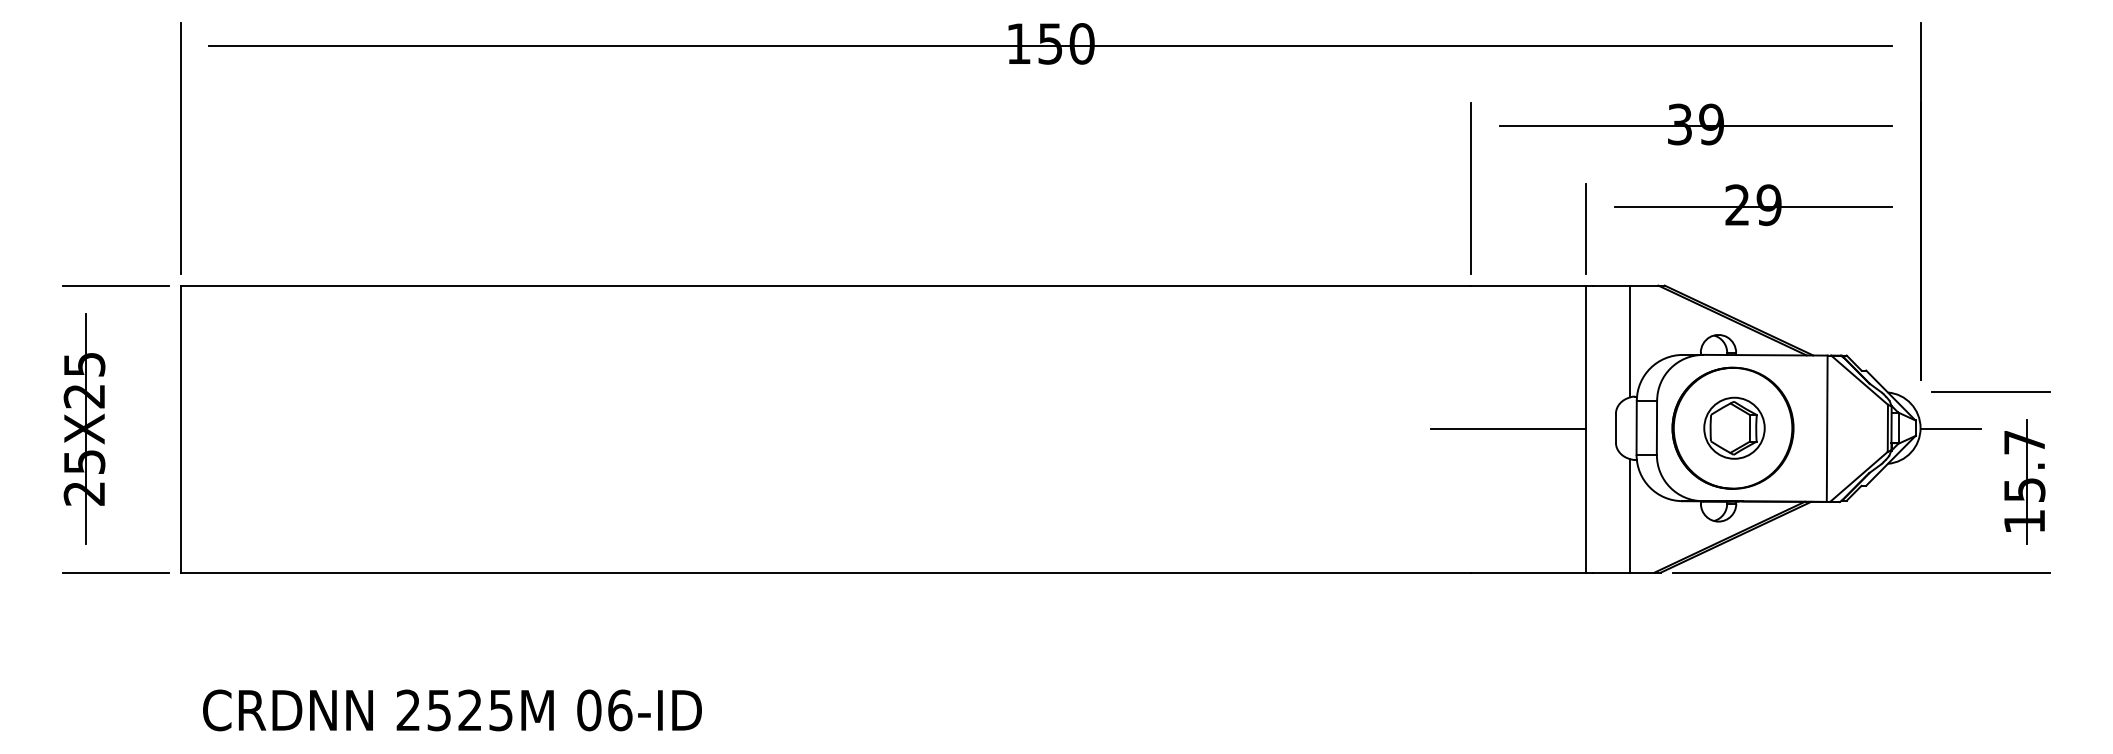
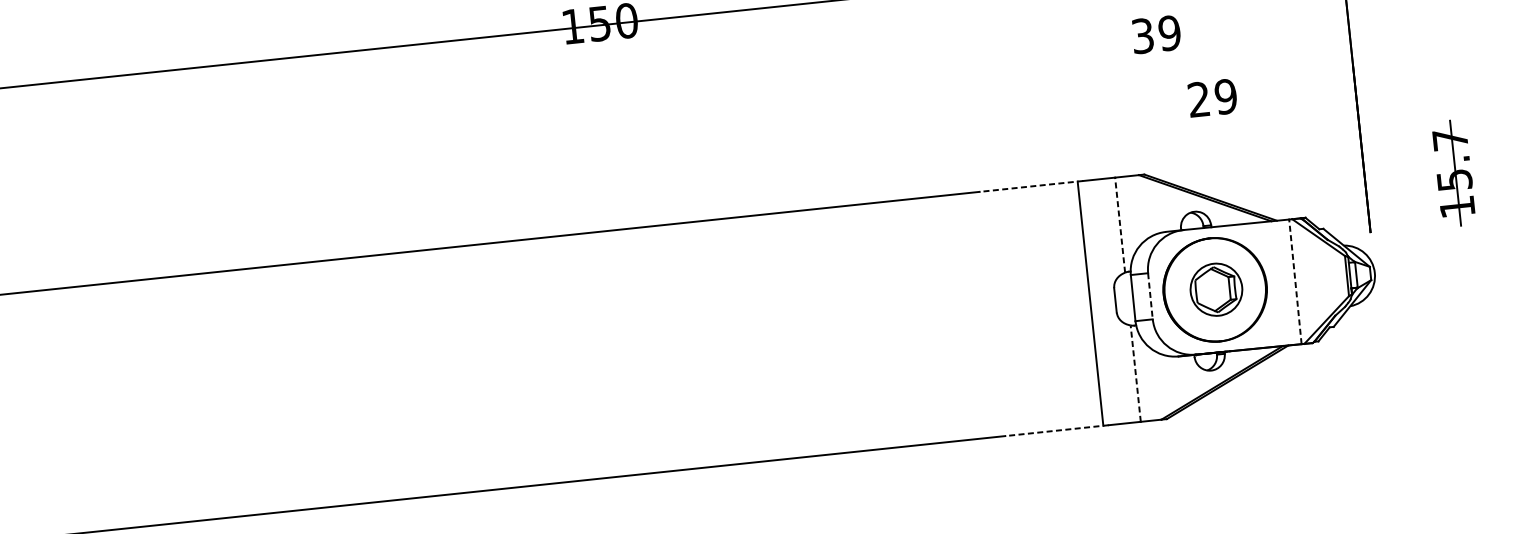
line: (1695, 126) -> (1156, 36), removed
line: (1471, 188) -> (971, 109), removed
line: (1753, 207) -> (1212, 100), removed
line: (1586, 228) -> (1072, 132), removed
line: (1531, 285) -> (1030, 186), solid -> dashed
line: (1630, 341) -> (1120, 225), solid -> dashed
line: (1990, 391) -> (1431, 235), removed
line: (1656, 428) -> (1150, 296), solid -> dashed
line: (1827, 428) -> (1295, 281), solid -> dashed
line: (1950, 428) -> (1400, 270), removed
line: (1508, 429) -> (1024, 311), removed
part: (2024, 481) -> (1453, 172), moved
line: (1630, 515) -> (1135, 373), solid -> dashed
line: (1531, 572) -> (1056, 430), solid -> dashed
line: (1860, 572) -> (1336, 401), removed

